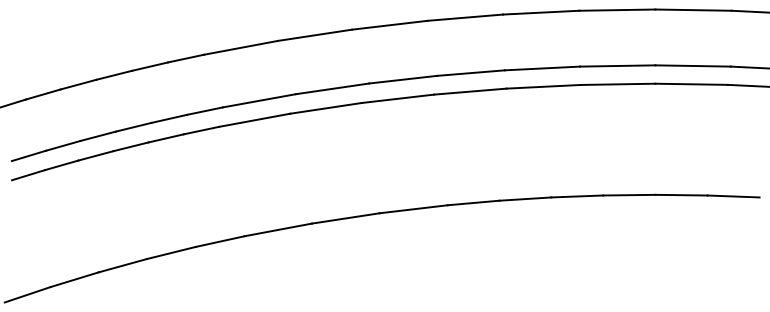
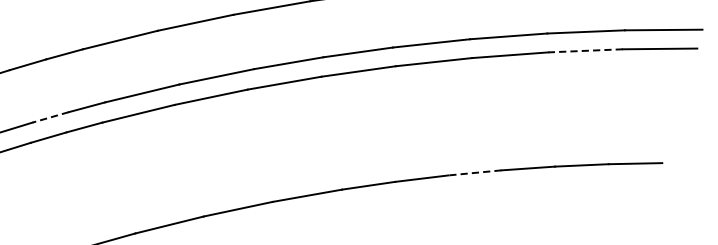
line: (691, 84) -> (585, 51), solid -> dashed
line: (168, 119) -> (50, 118), solid -> dashed
line: (576, 196) -> (474, 172), solid -> dashed

